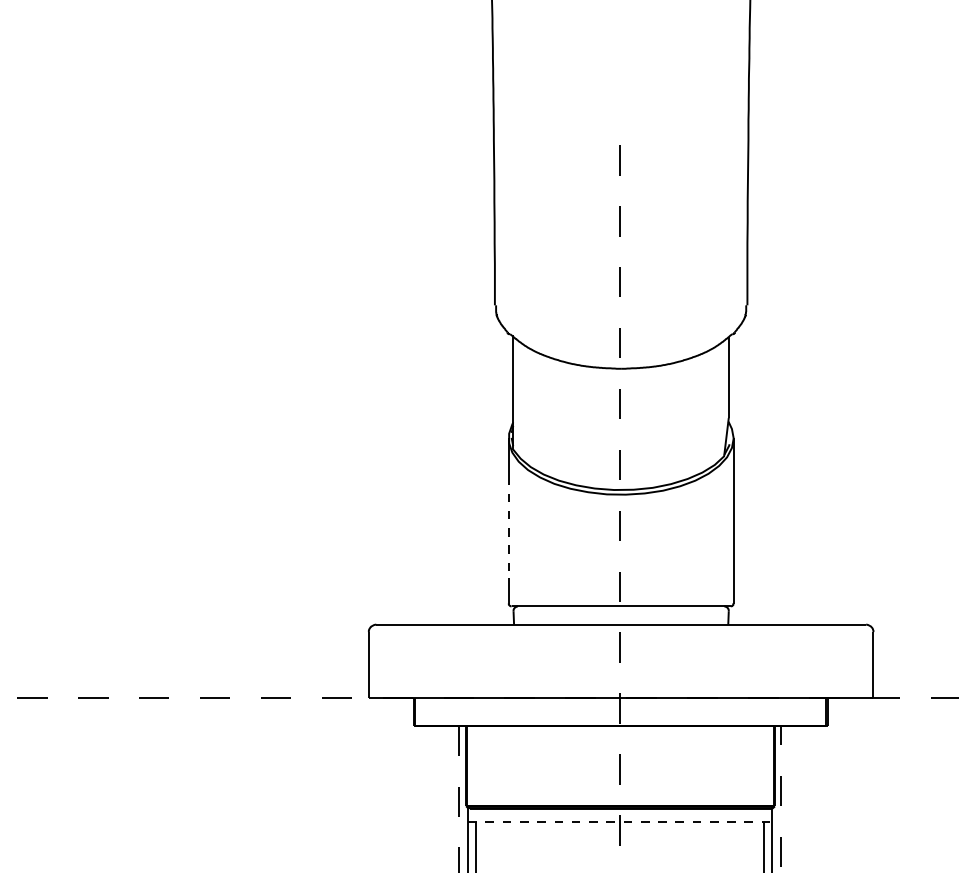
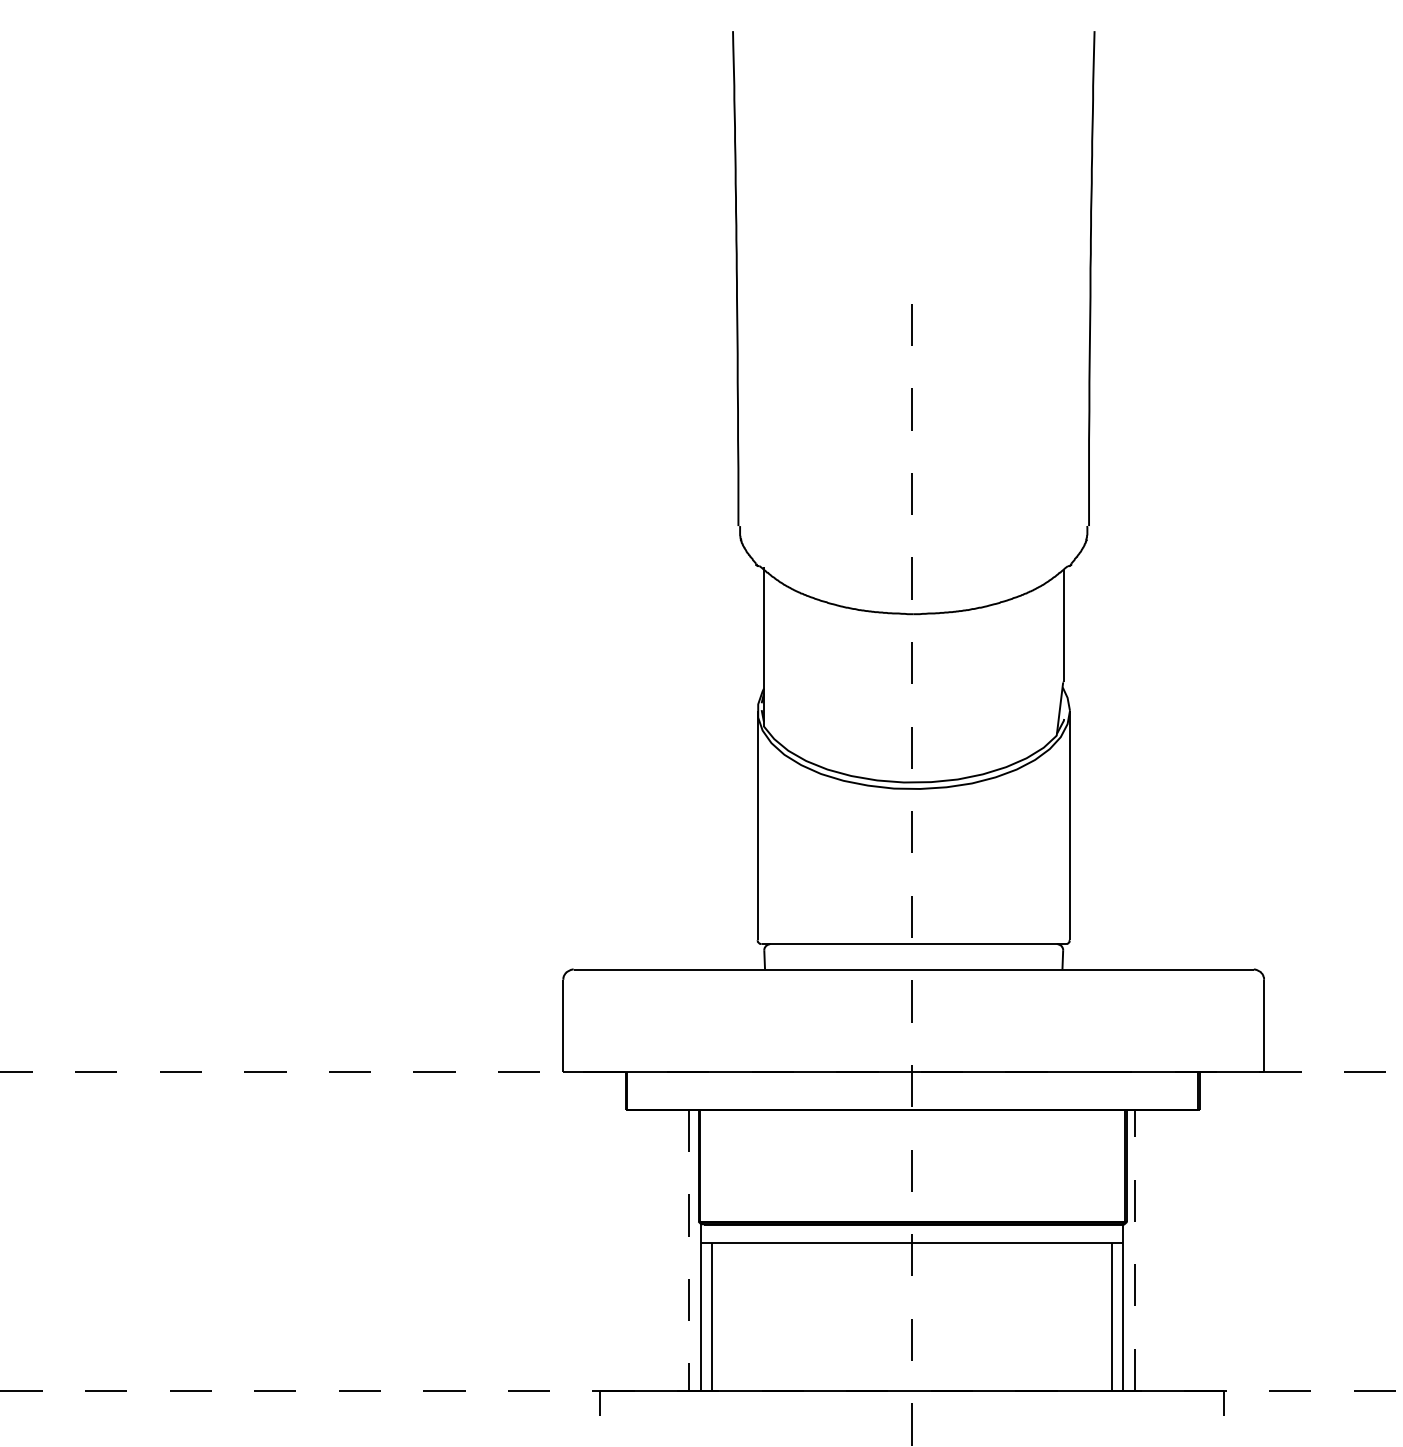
line: (508, 527) -> (757, 834), dashed -> solid
line: (619, 821) -> (911, 1242), dashed -> solid

